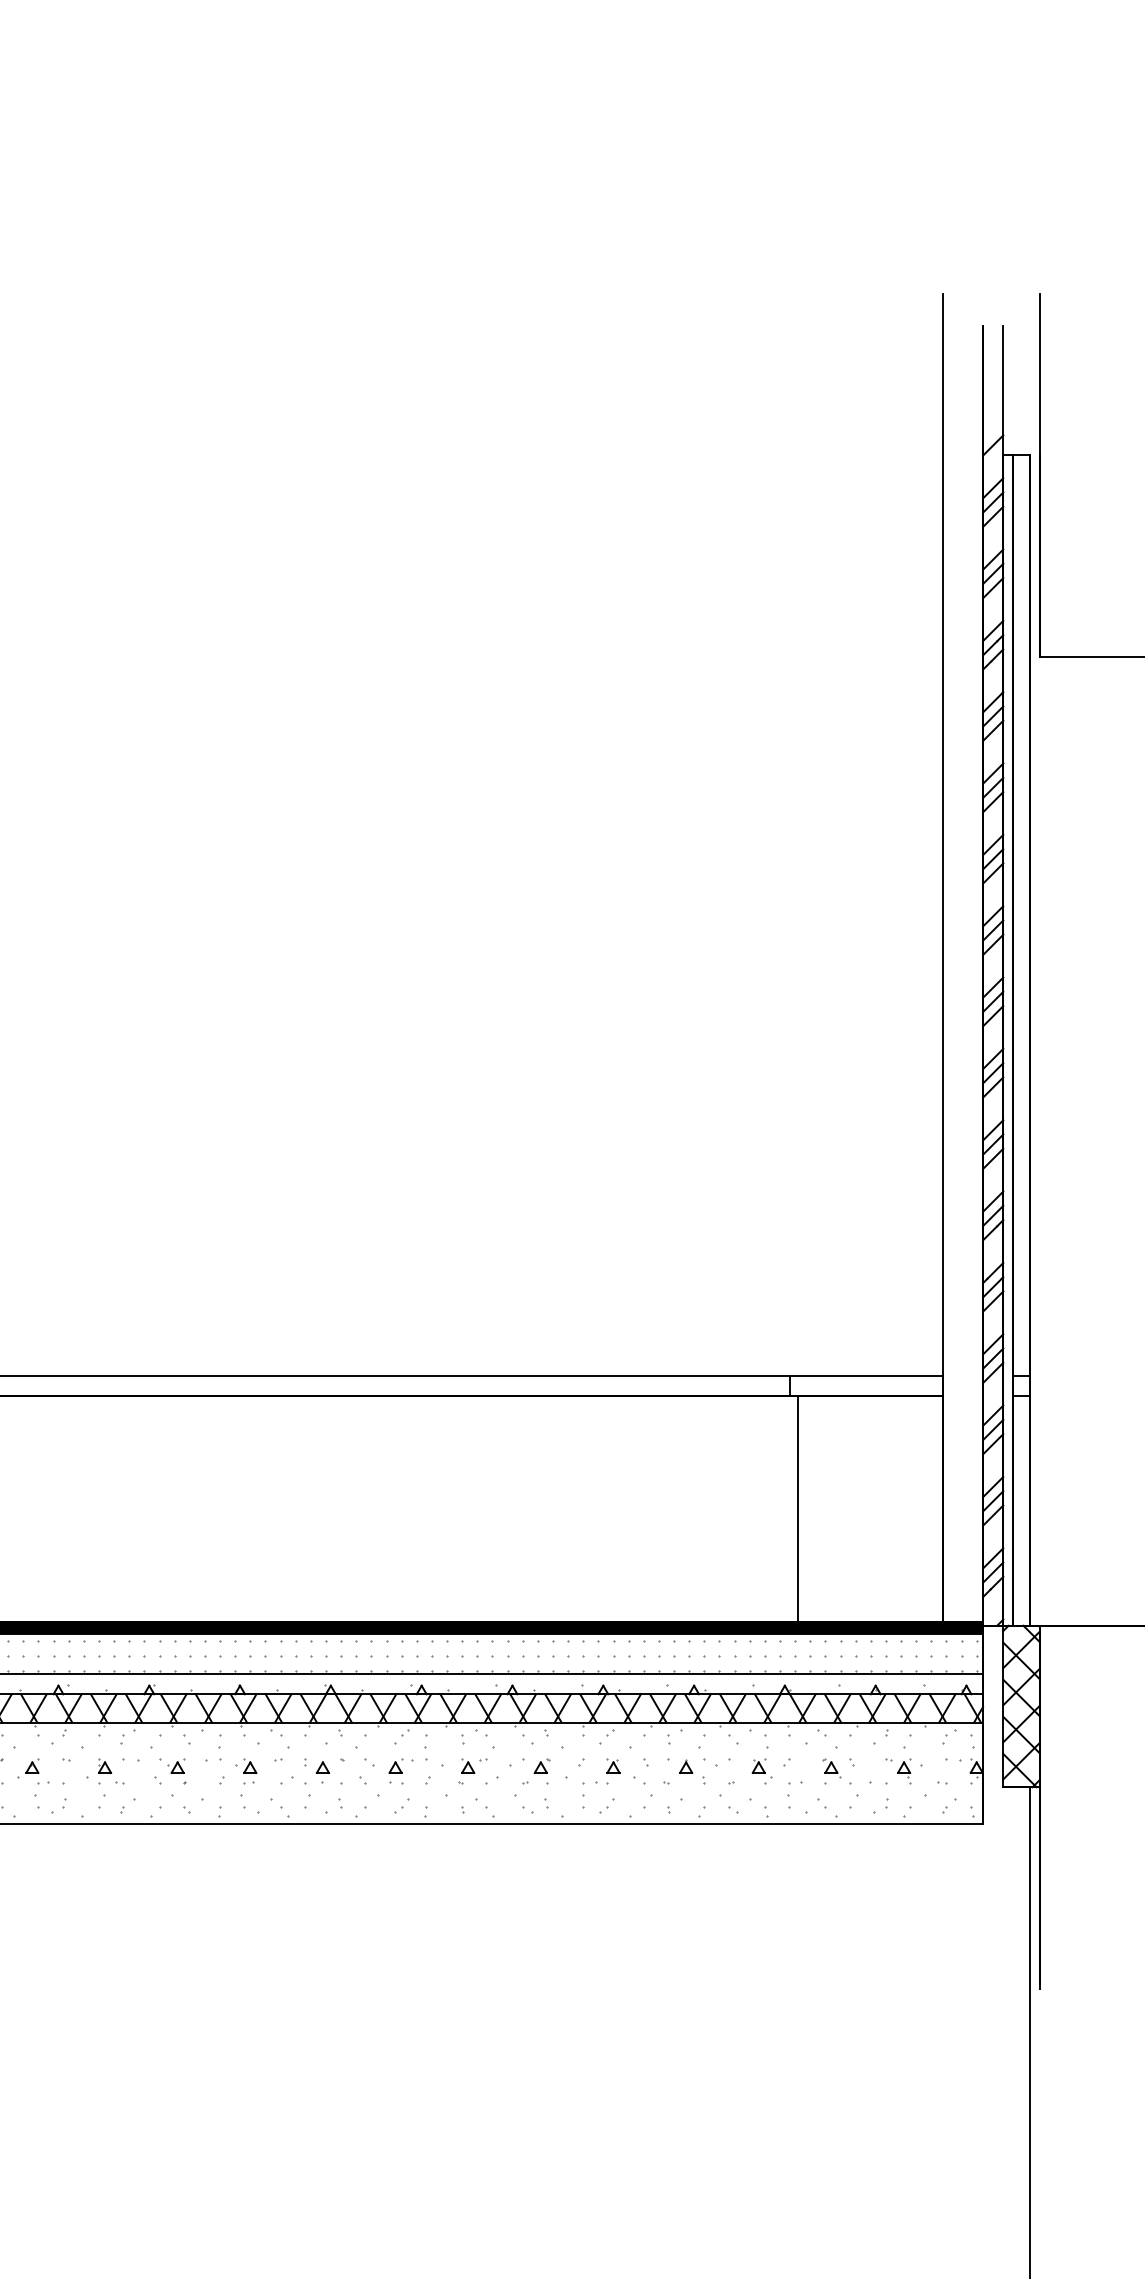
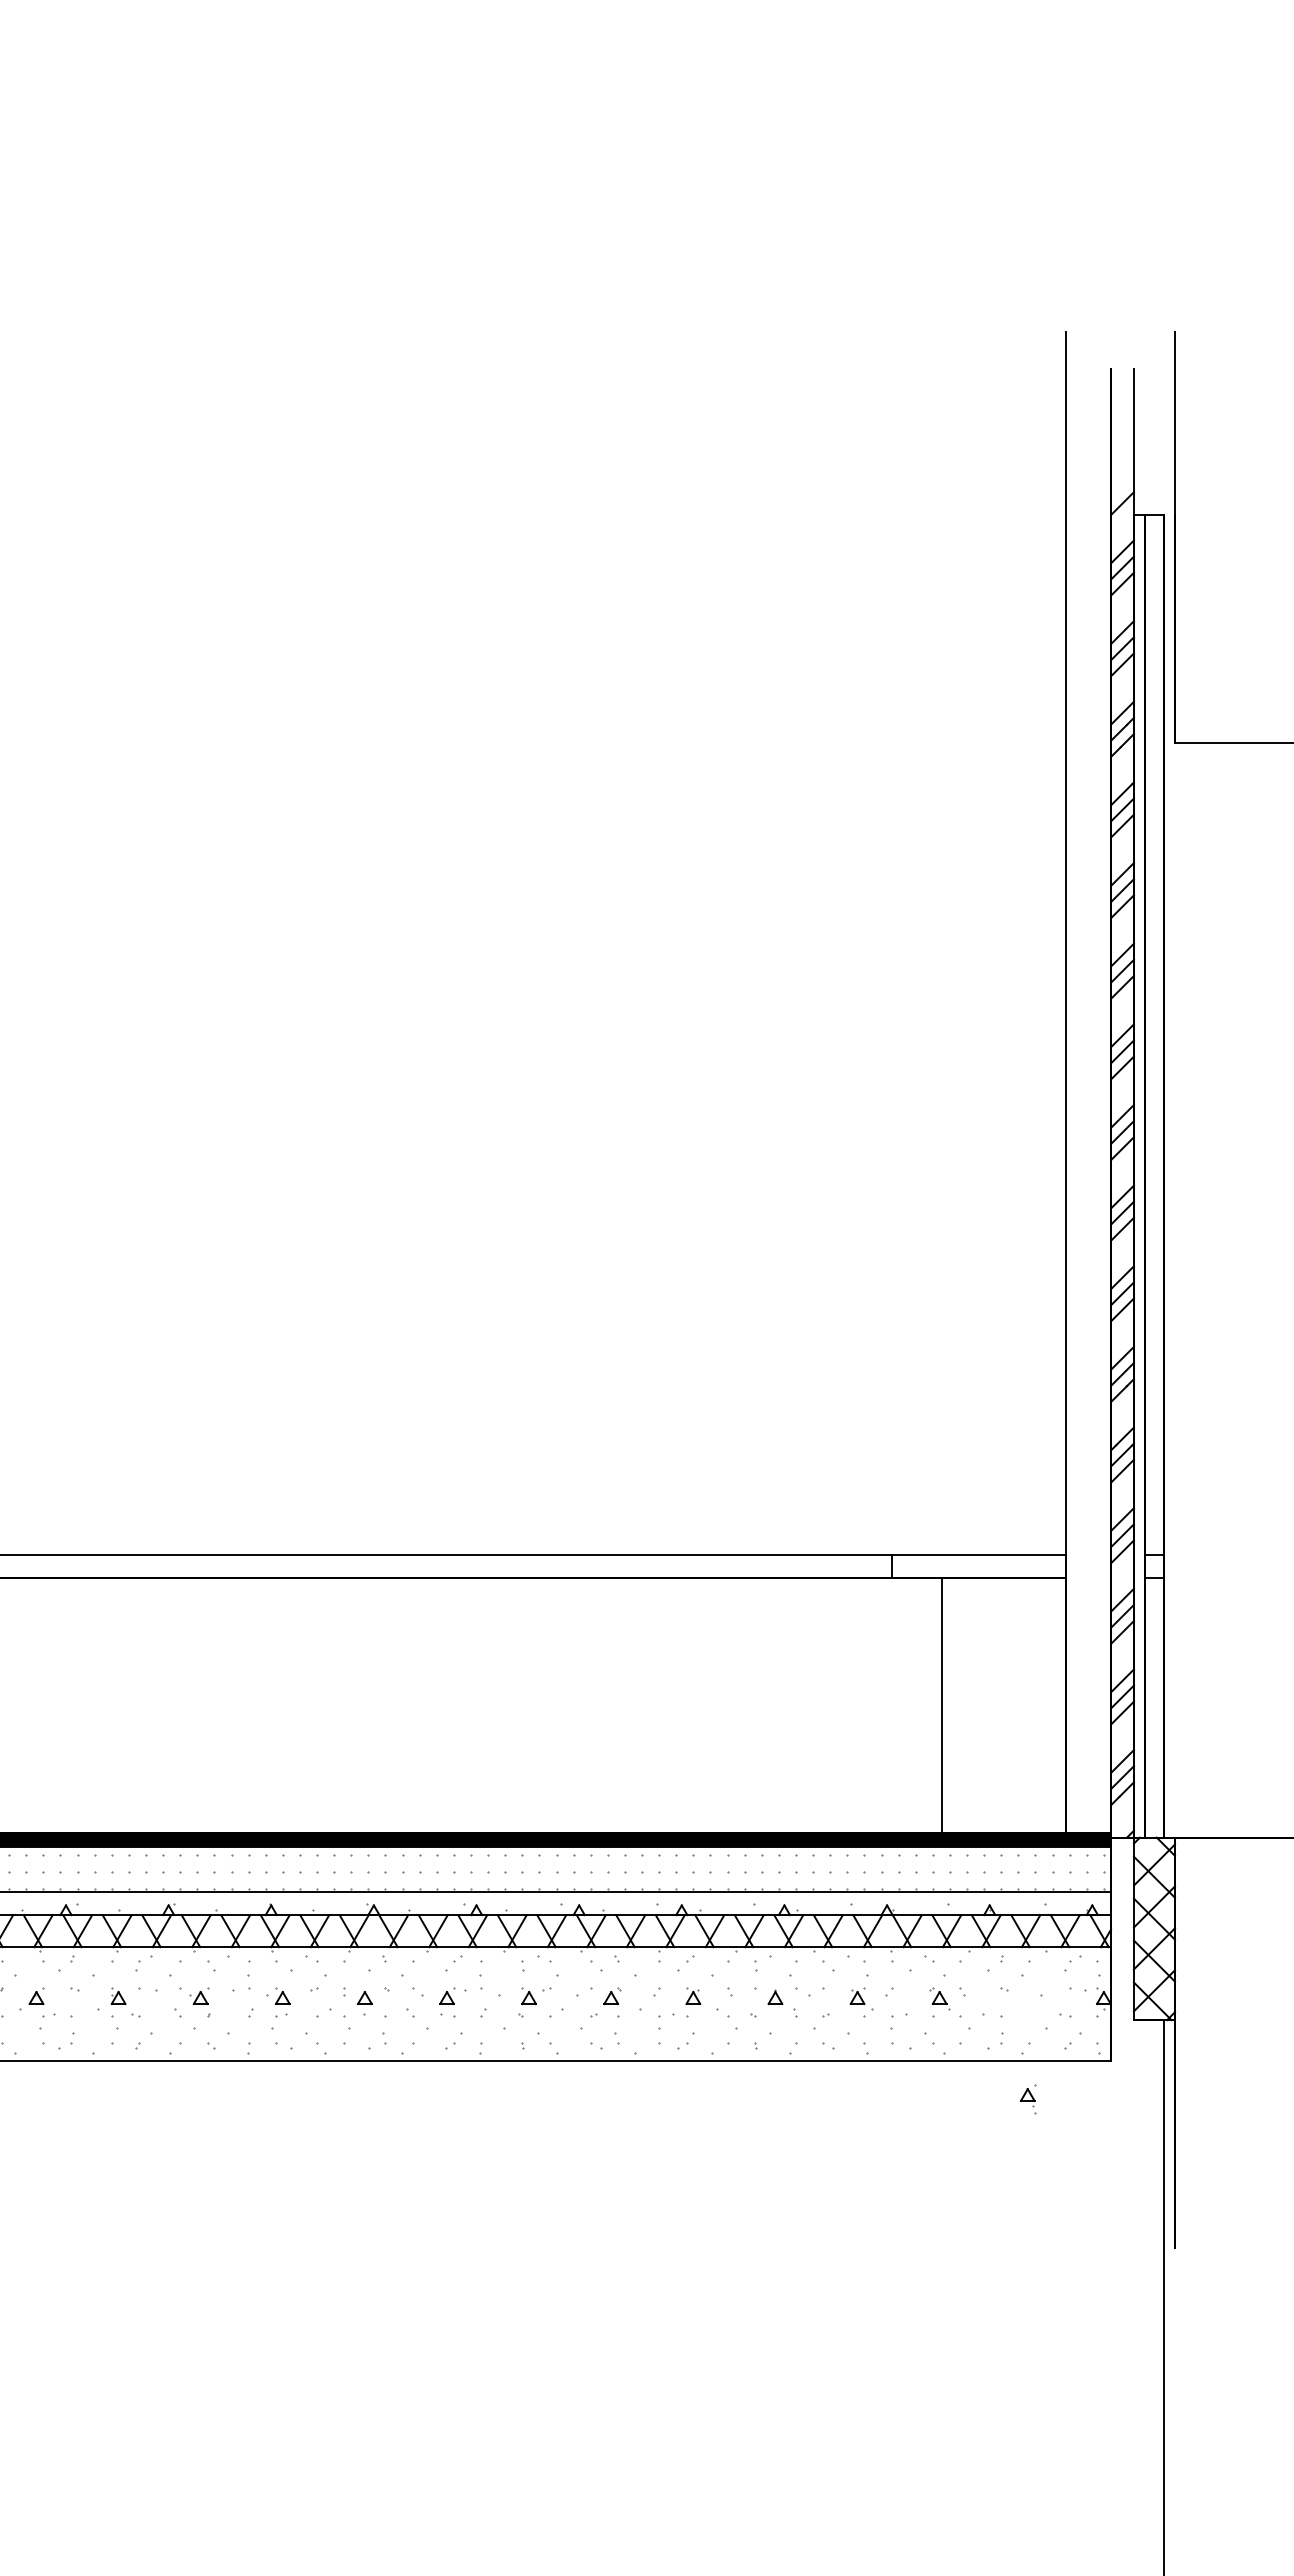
line: (797, 1508) -> (941, 1705), moved
part: (903, 1771) -> (1027, 2099), moved

